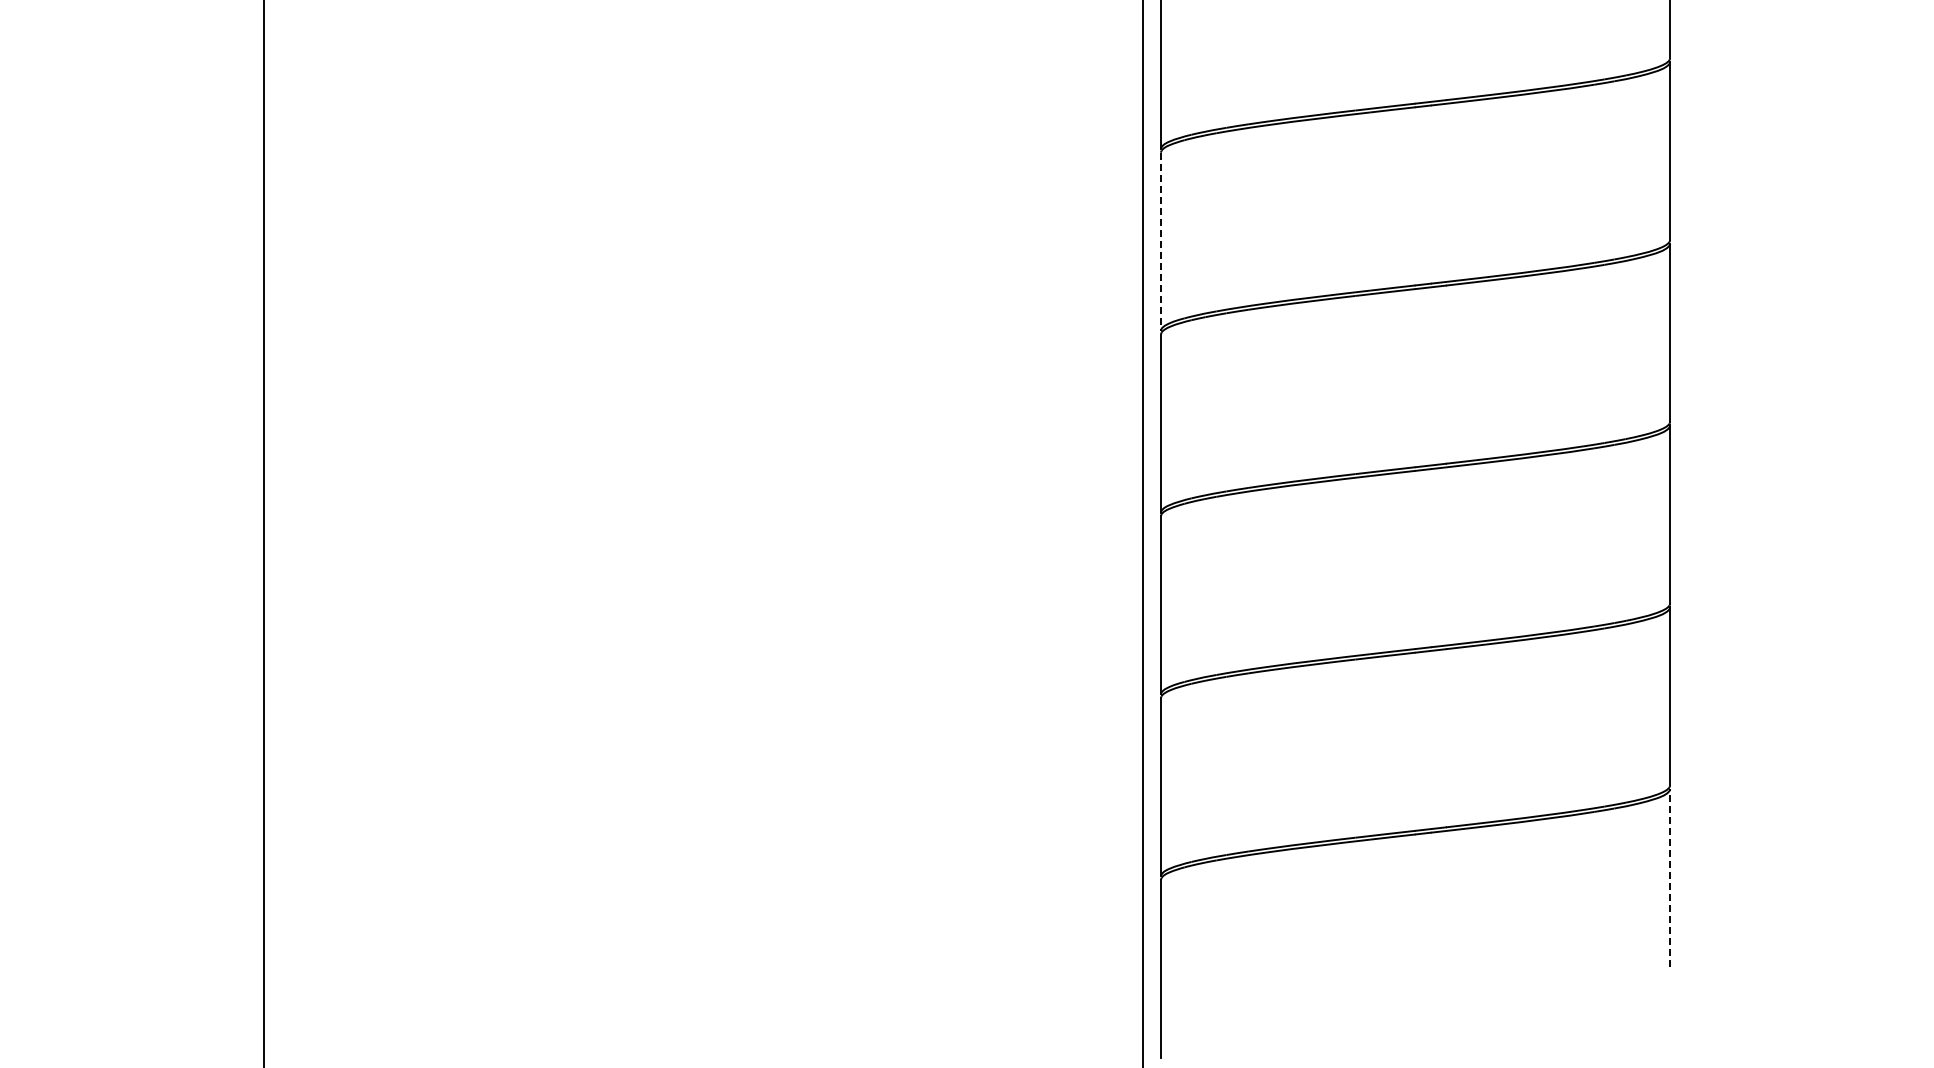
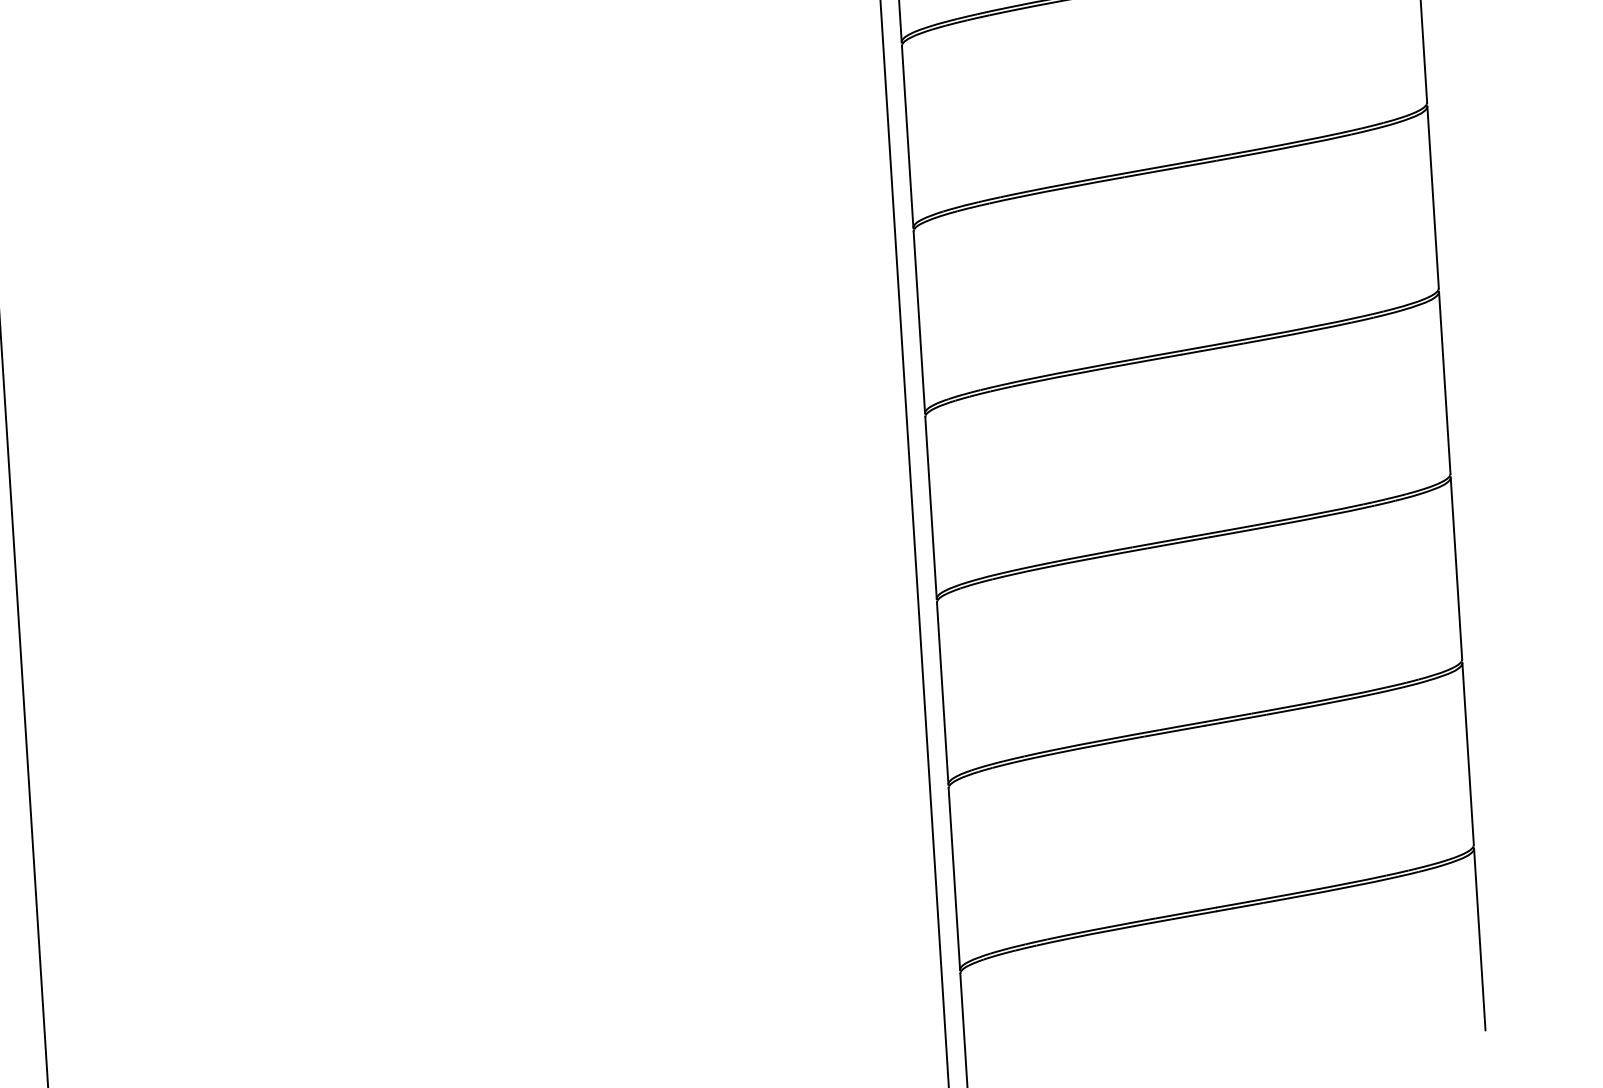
line: (1161, 242) -> (919, 323), dashed -> solid
line: (1670, 877) -> (1480, 938), dashed -> solid

